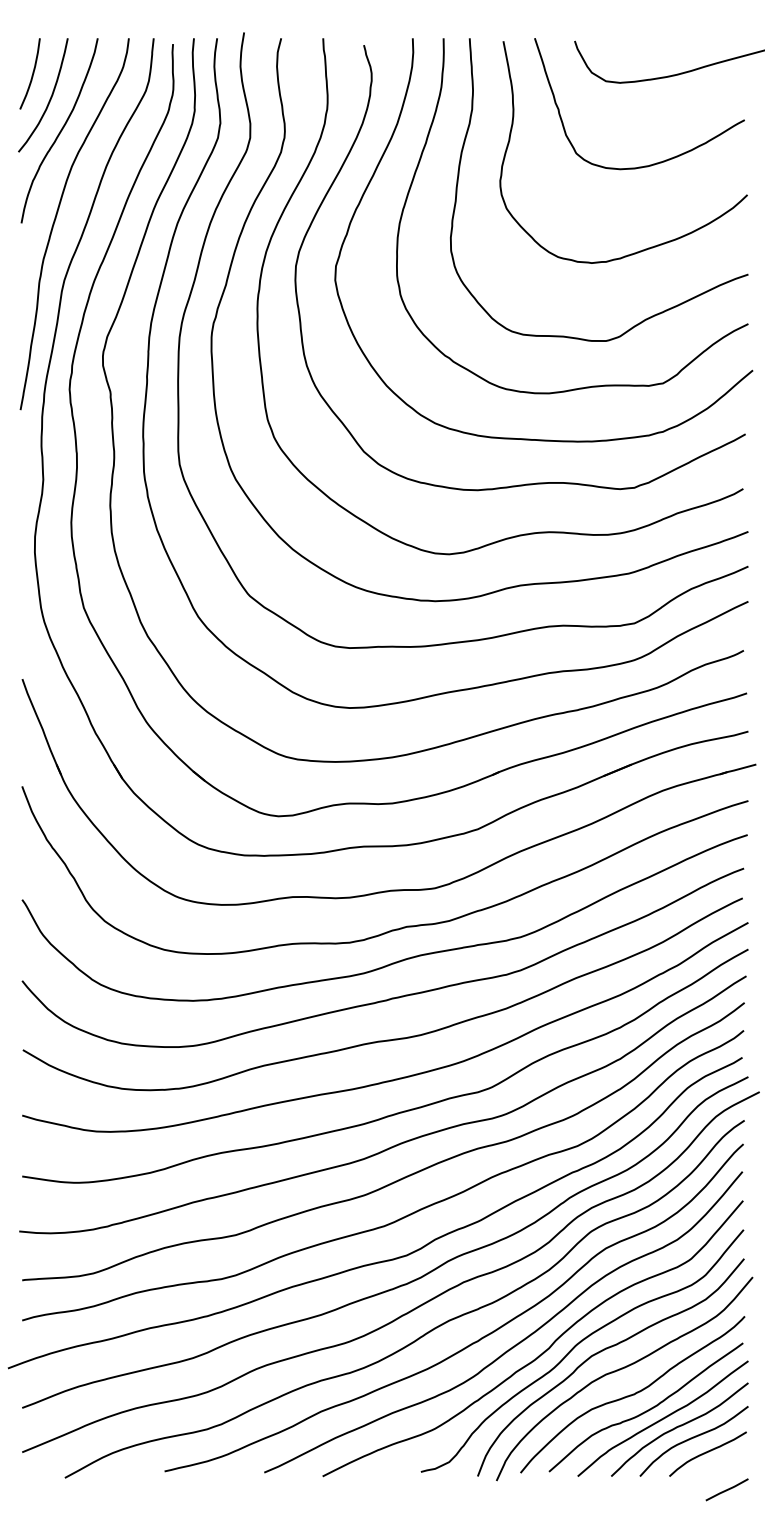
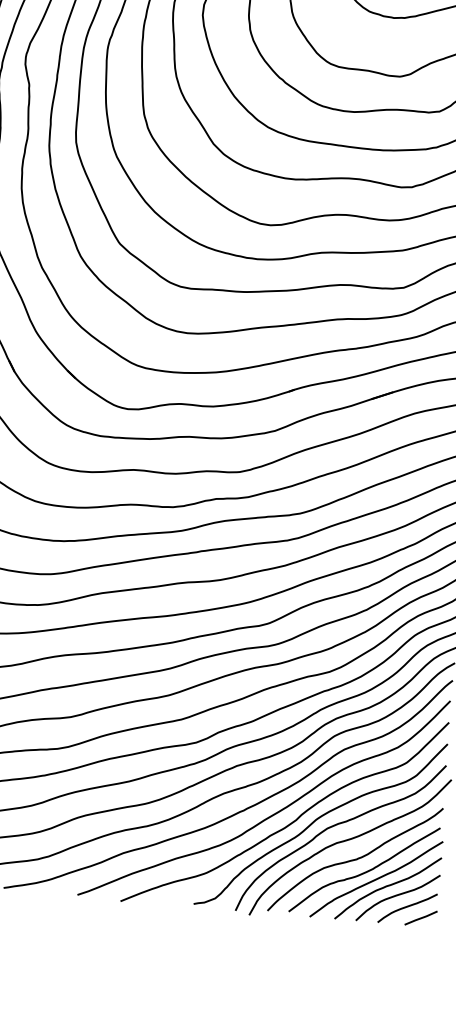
line: (726, 1489) -> (420, 917), moved

